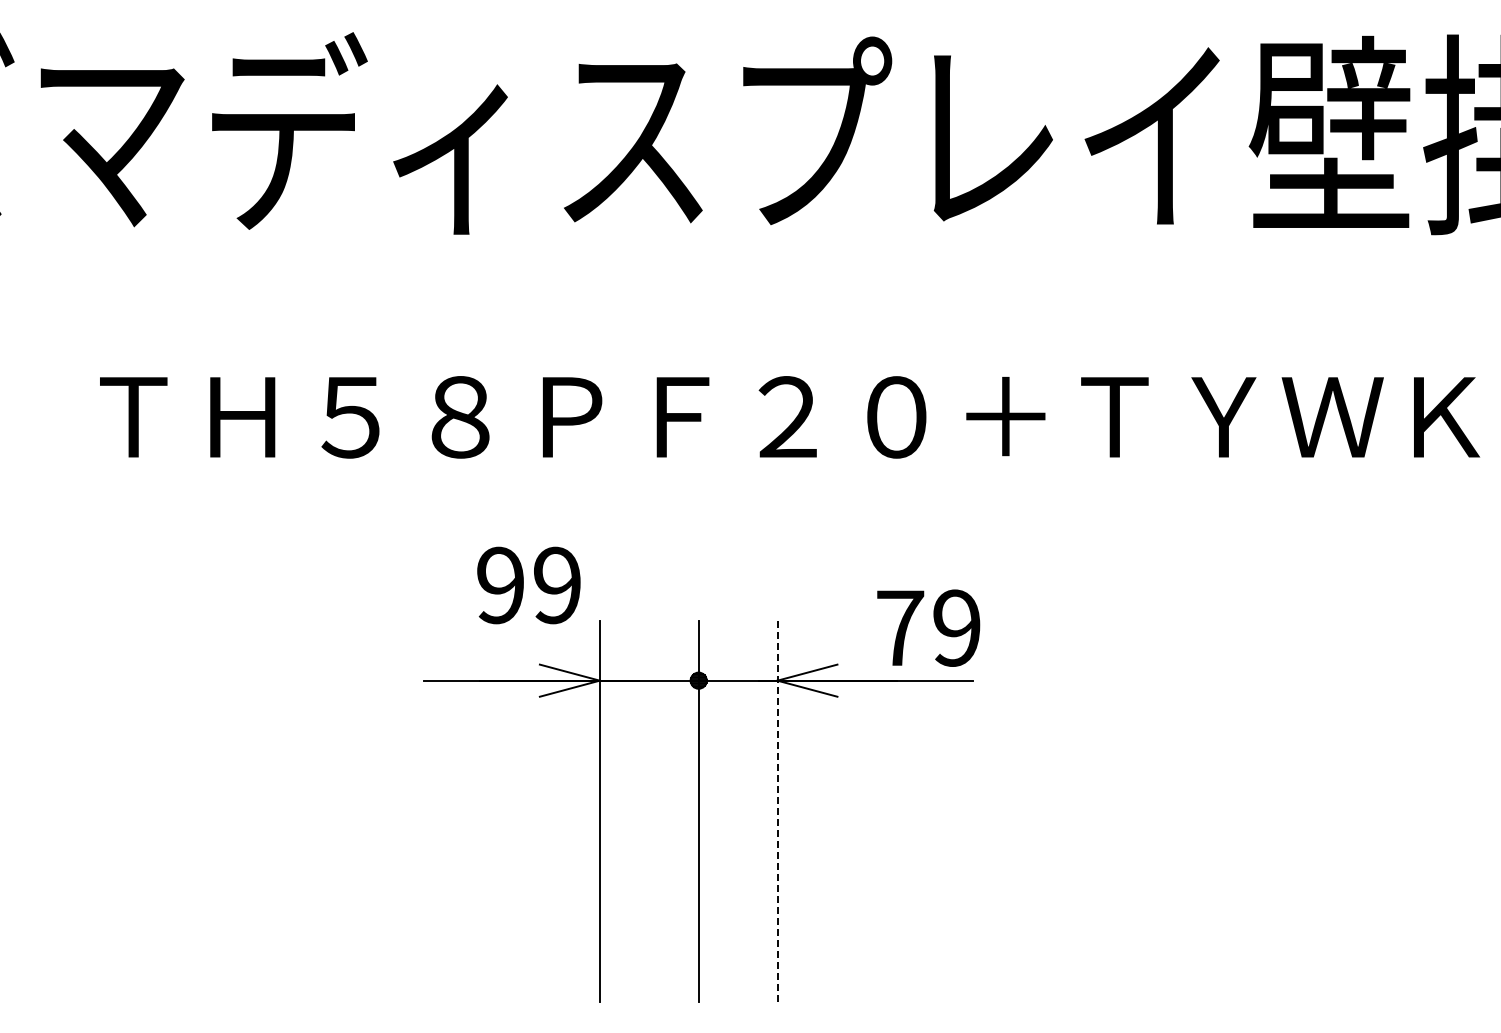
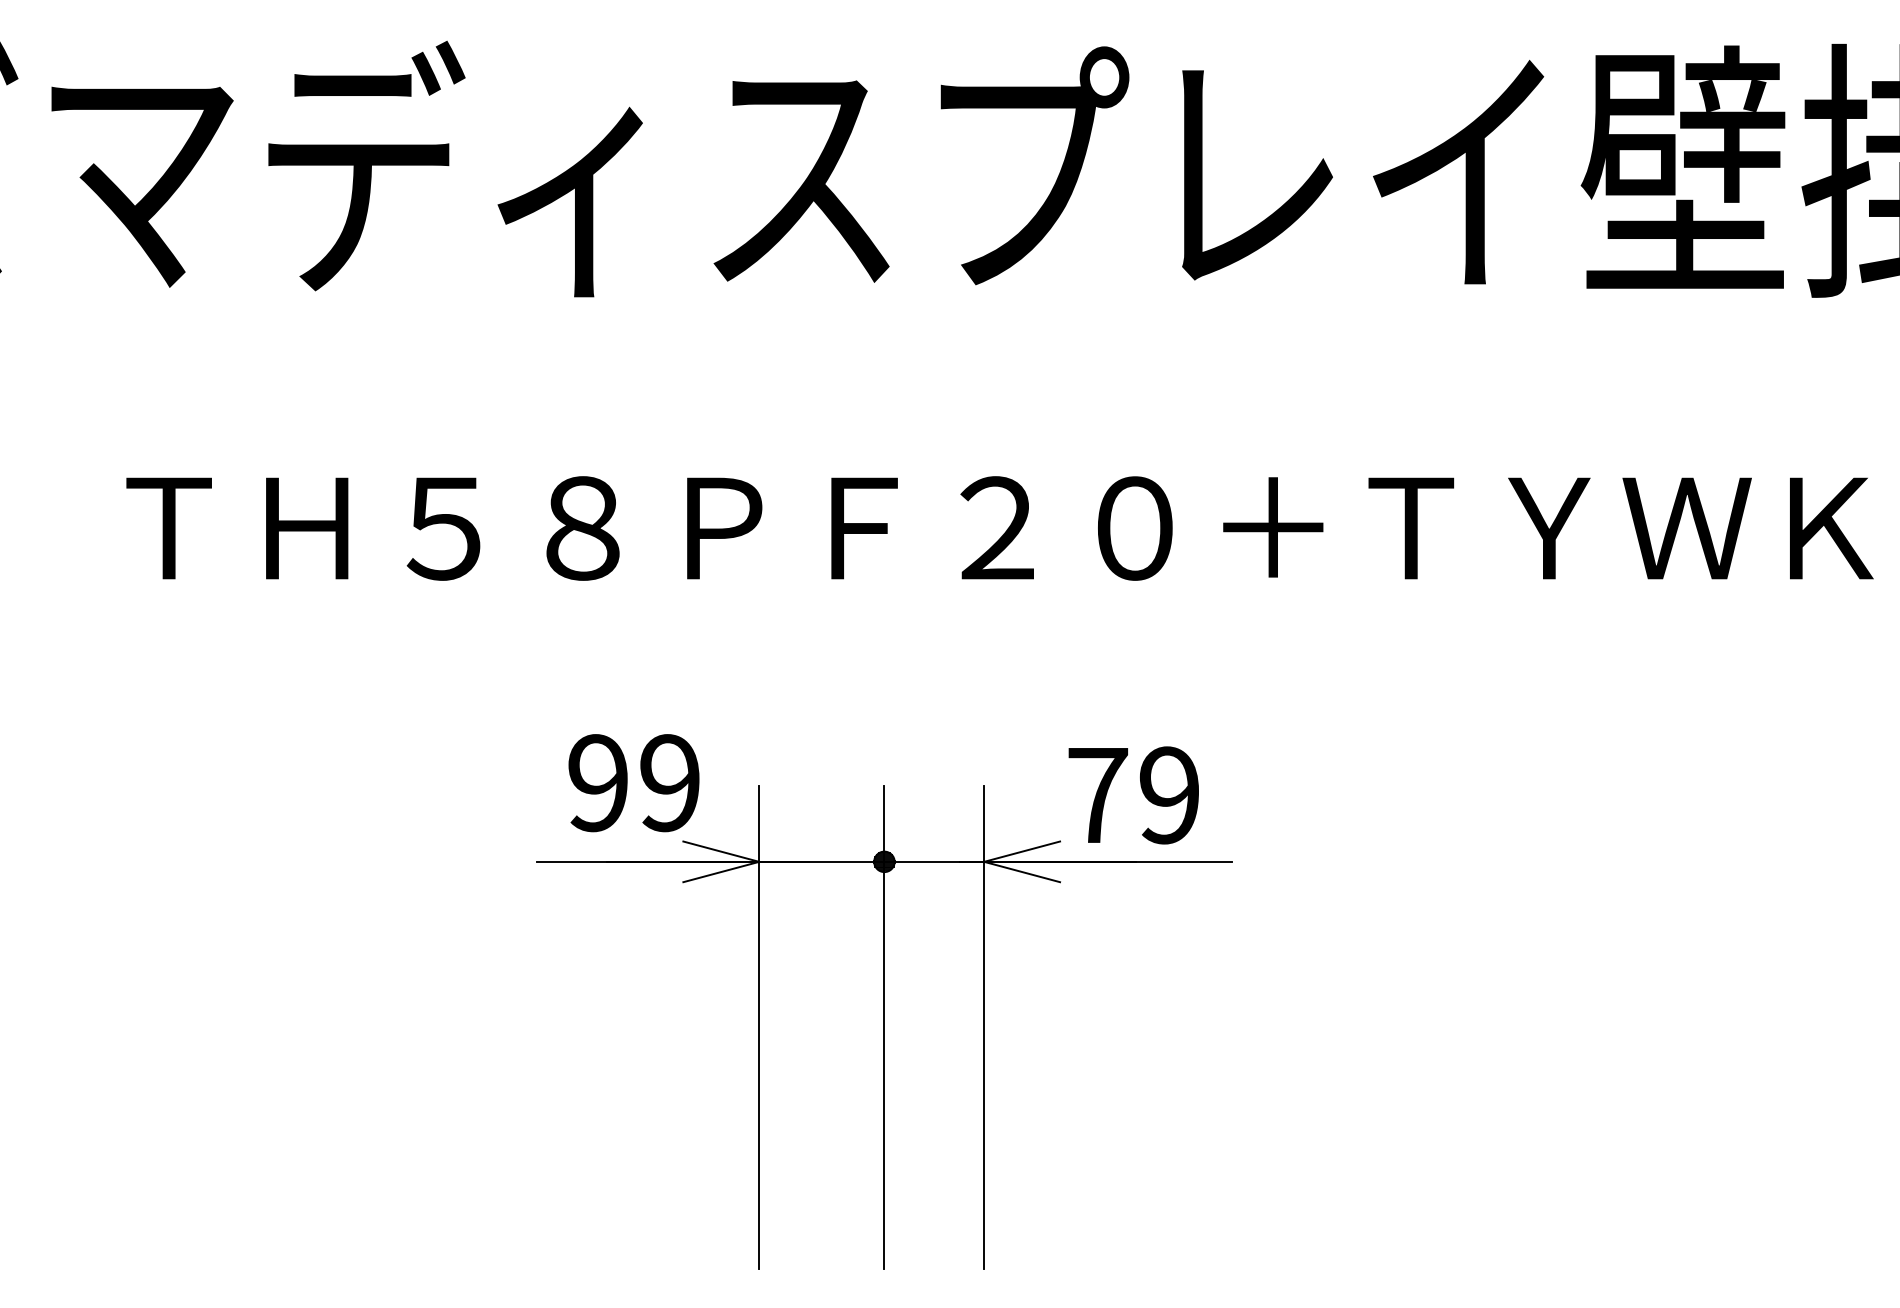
text: (528, 585) -> (633, 783), moved
text: (928, 627) -> (1133, 794), moved
line: (777, 811) -> (984, 1027), dashed -> solid

